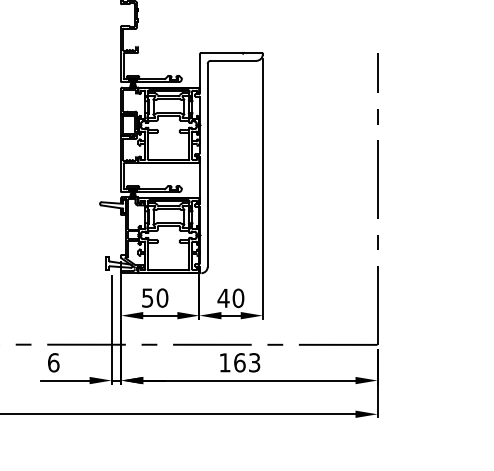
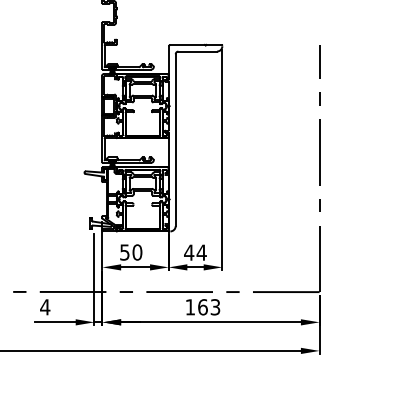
text: (238, 298) -> (201, 252), 40 -> 44
text: (53, 362) -> (45, 307), 6 -> 4

